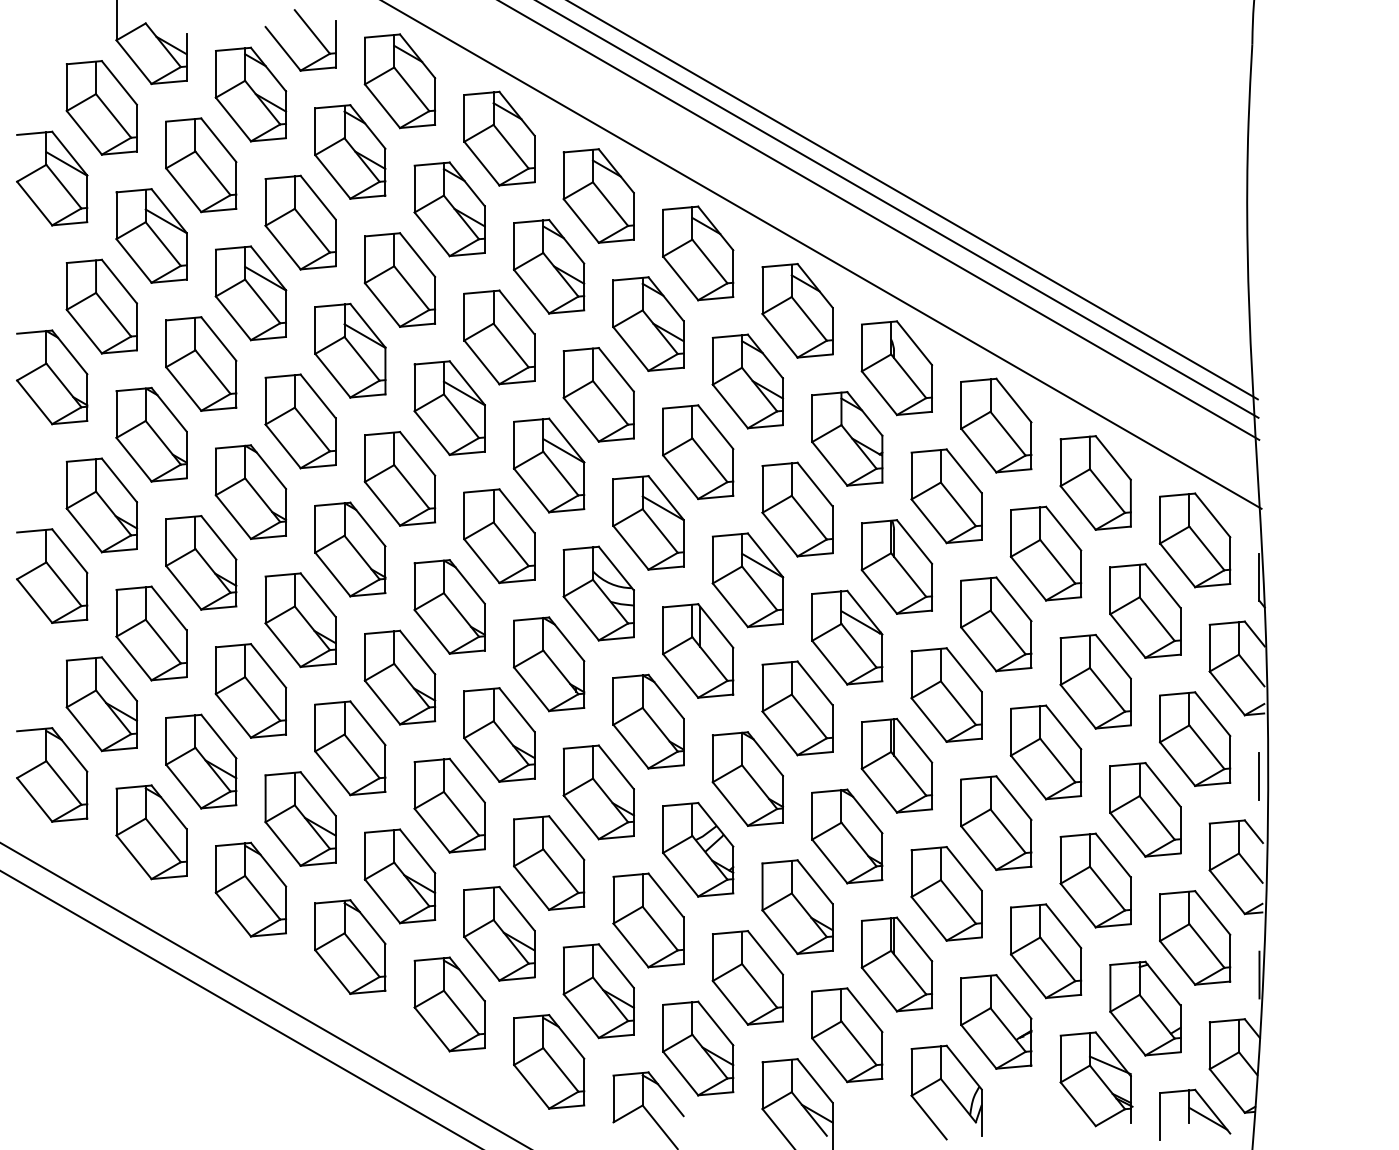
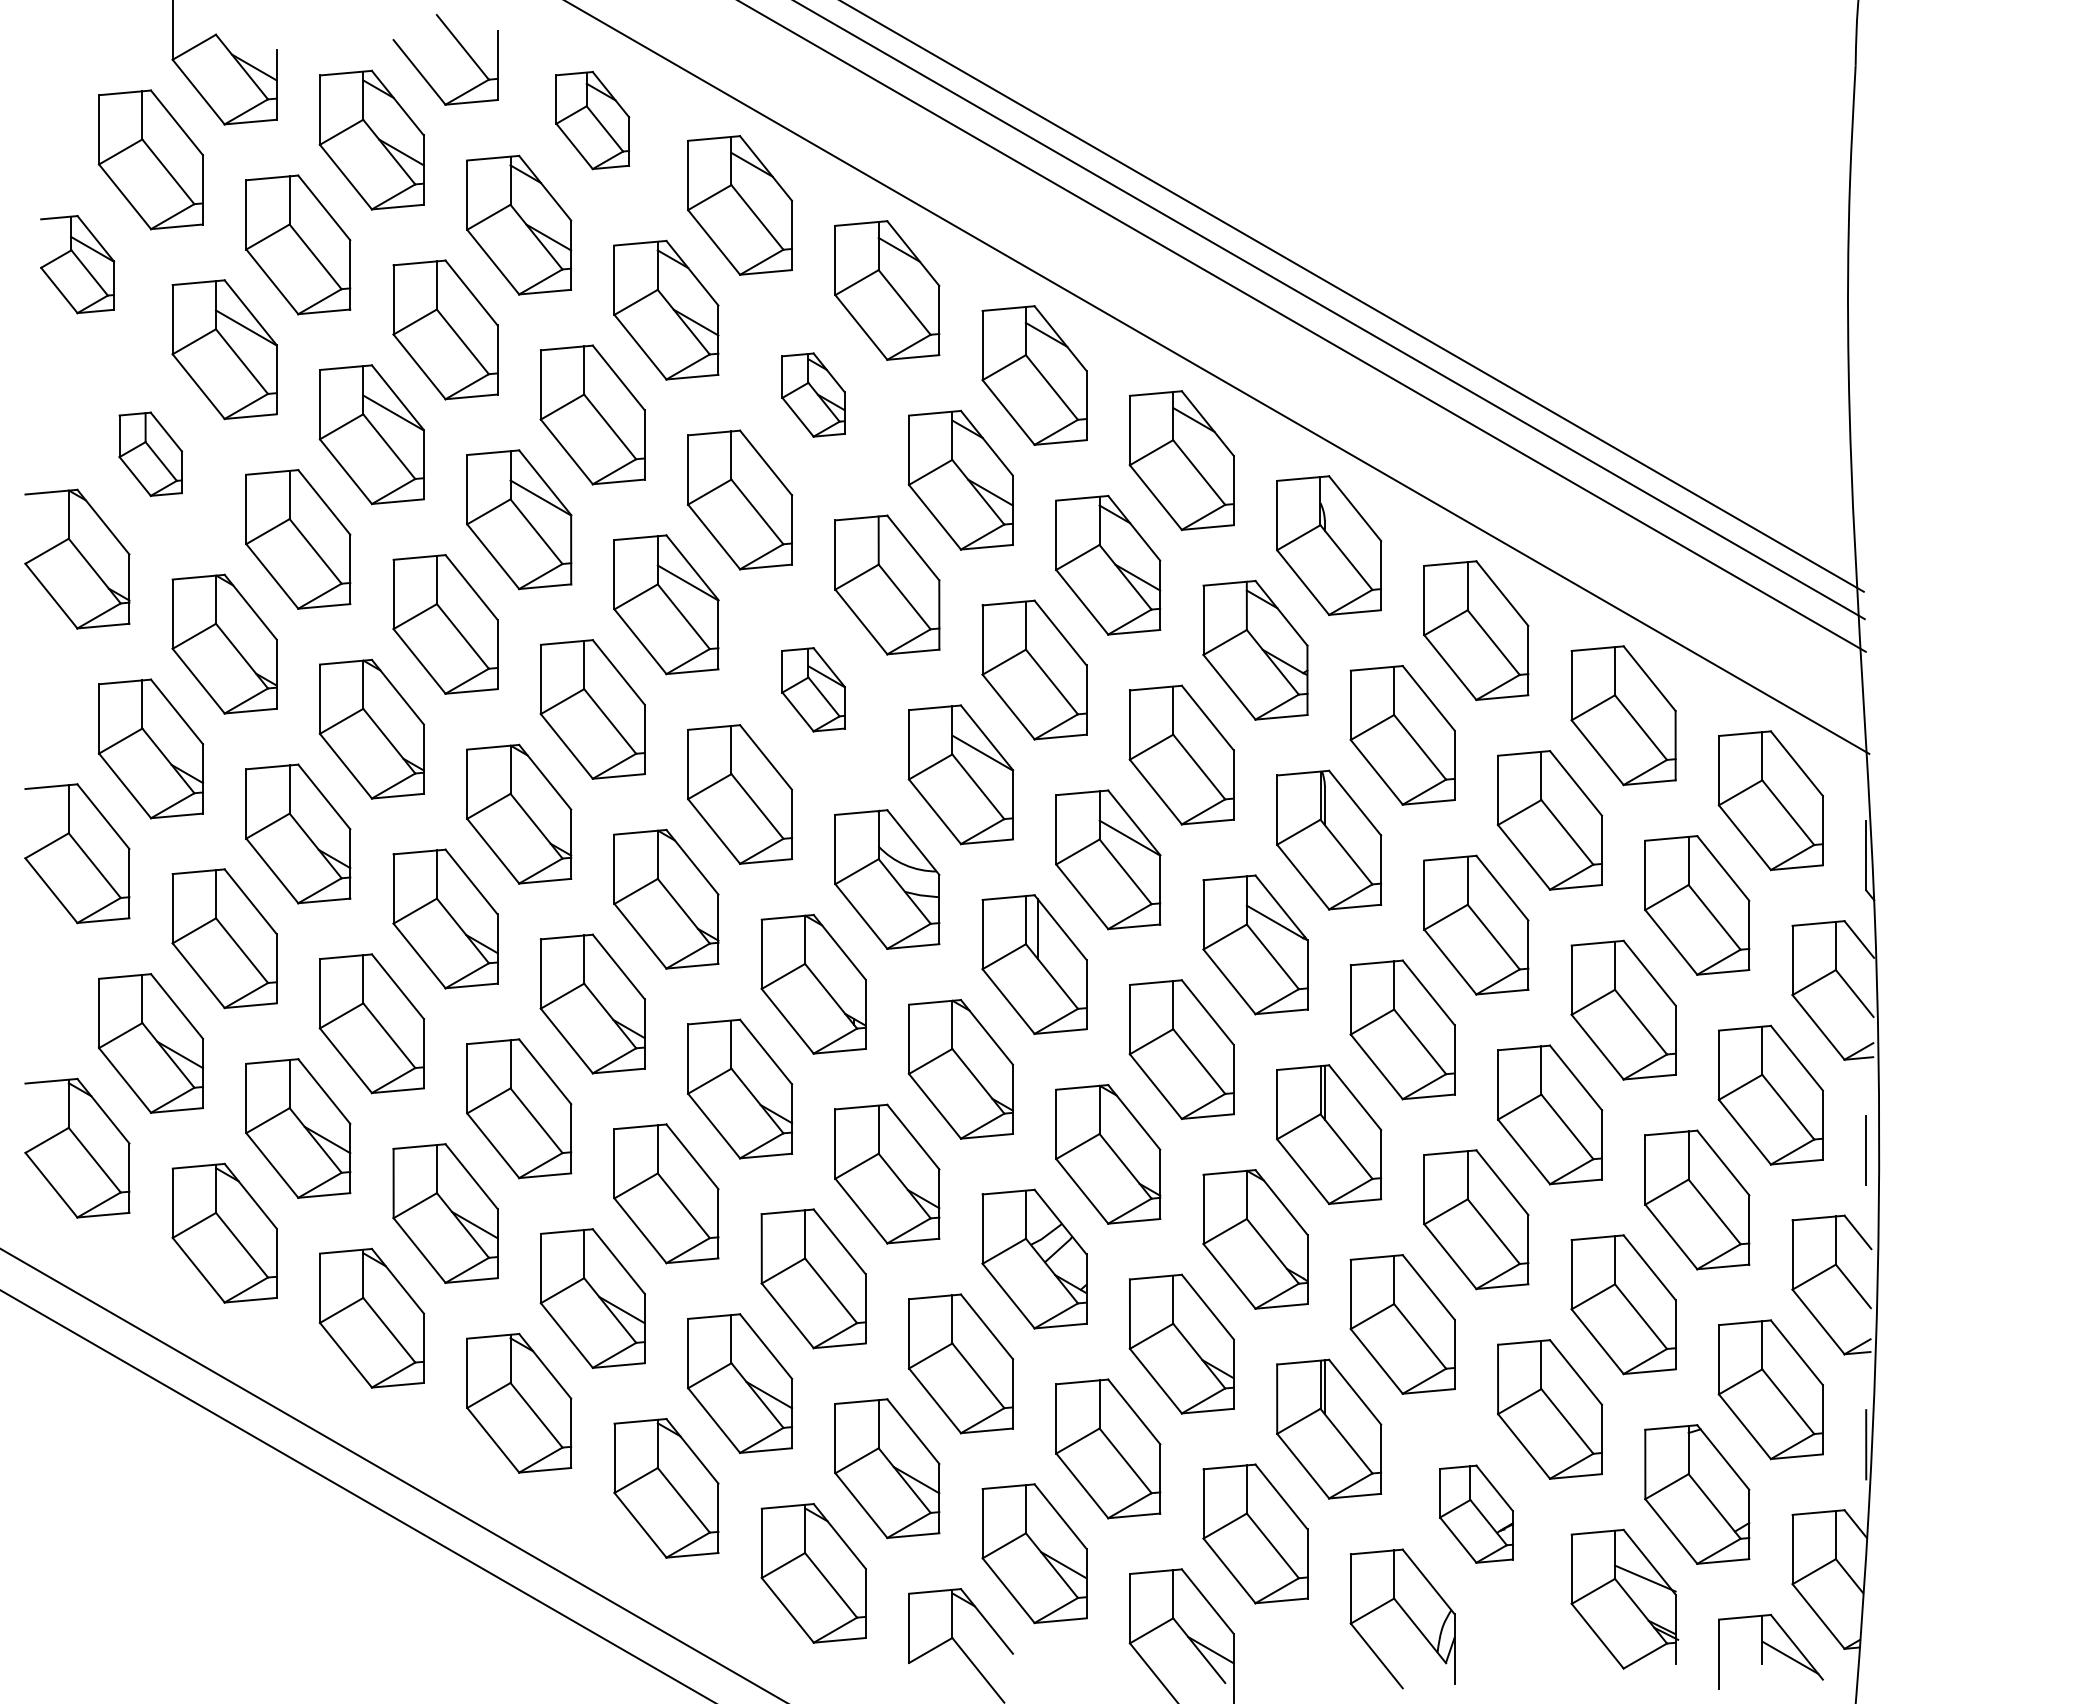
part: (399, 81) -> (591, 120), size x0.7
part: (52, 178) -> (77, 264), size x0.7
part: (548, 266) -> (812, 394), size x0.6
part: (101, 306) -> (150, 454), size x0.6
part: (548, 465) -> (812, 689), size x0.6
part: (996, 1021) -> (1476, 1513), size x0.7

